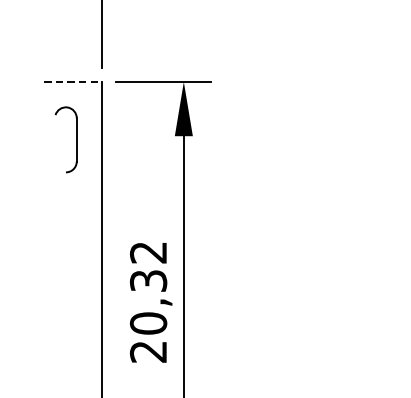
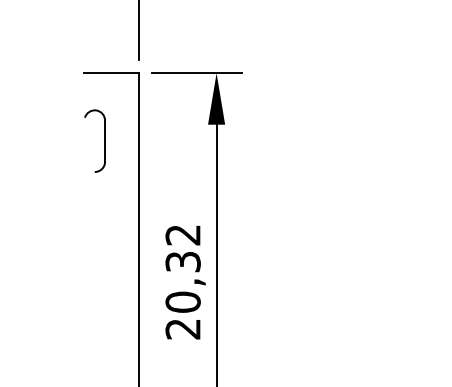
line: (74, 82) -> (112, 73), dashed -> solid
part: (76, 139) -> (104, 140), moved

